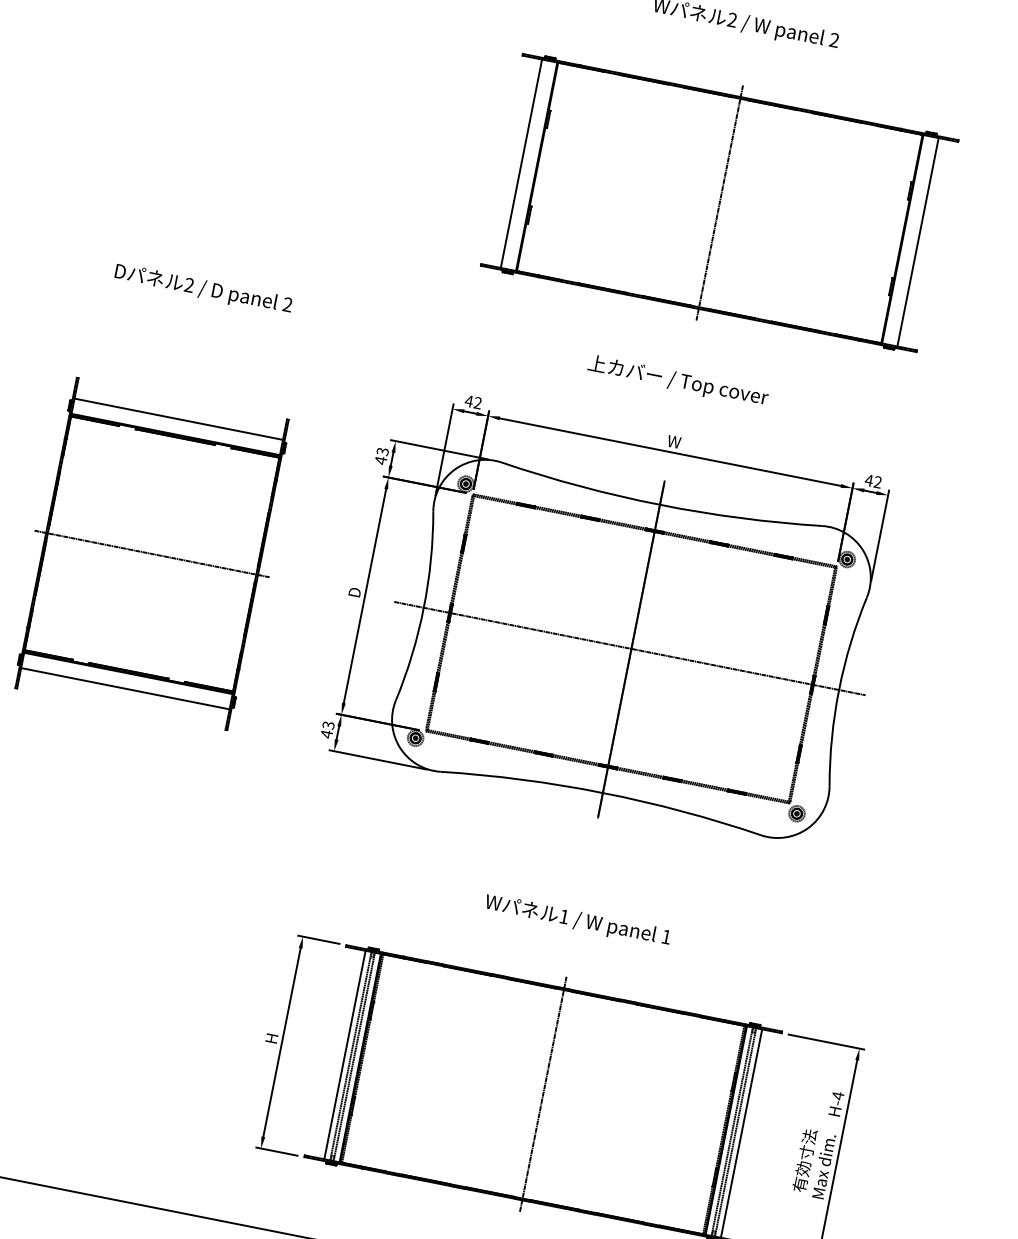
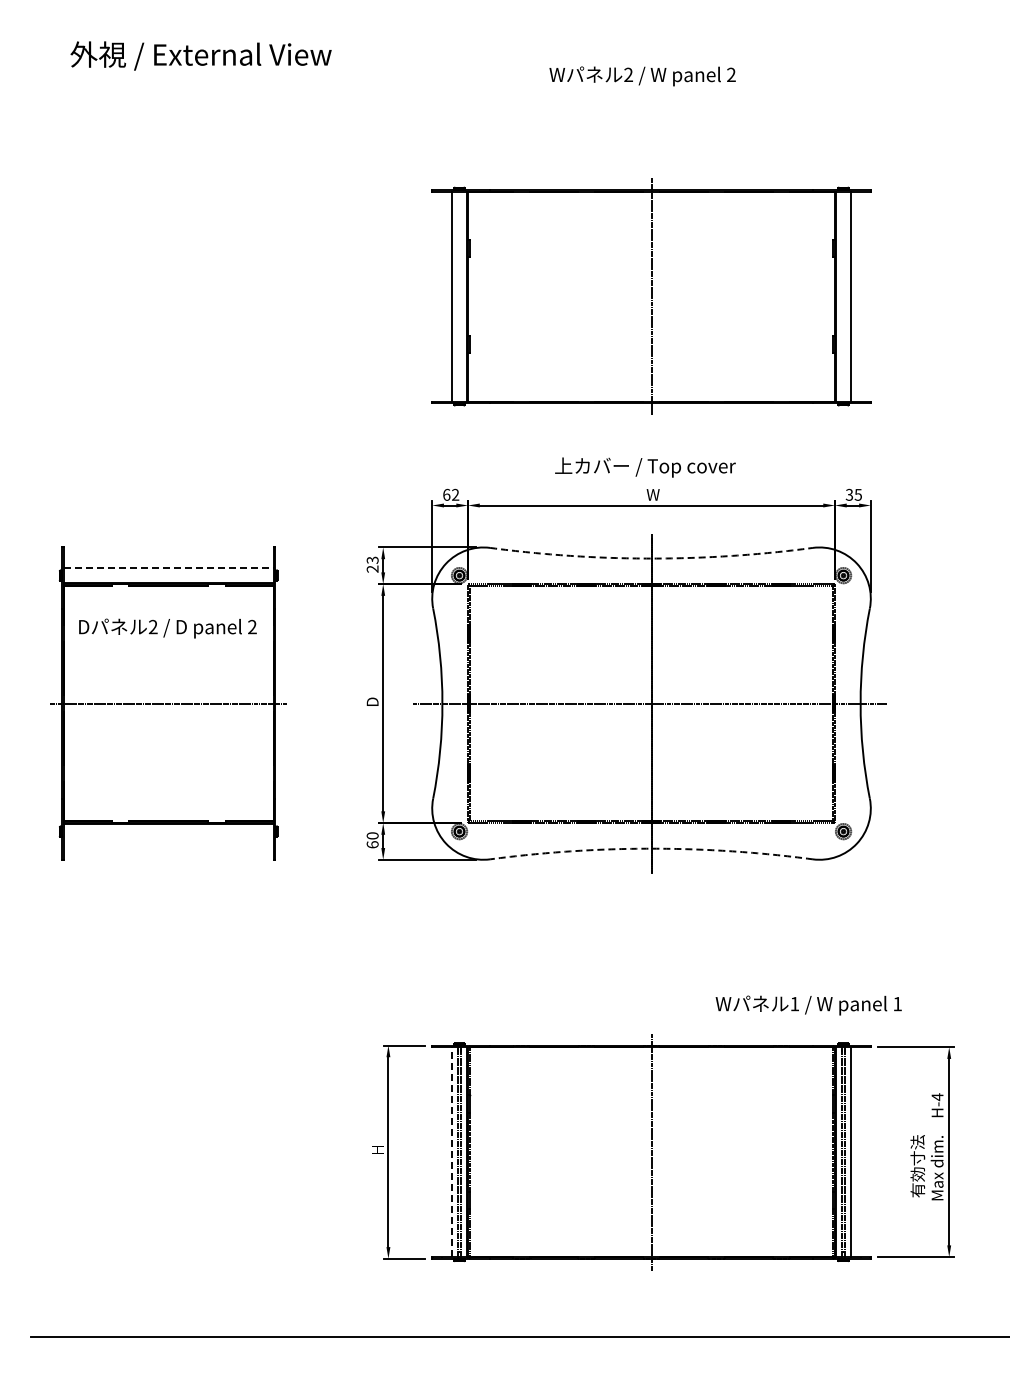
part: (719, 202) -> (651, 296), moved
text: (203, 289) -> (167, 628), moved
text: (678, 381) -> (645, 467), moved
text: (468, 400) -> (446, 494), 42 -> 62
line: (178, 418) -> (168, 567), solid -> dashed
text: (380, 460) -> (372, 569), 43 -> 23
text: (873, 480) -> (853, 494), 42 -> 35
arc: (659, 504) -> (651, 558), solid -> dashed
line: (125, 688) -> (168, 839), removed
text: (327, 729) -> (372, 840), 43 -> 60
arc: (602, 792) -> (651, 848), solid -> dashed
text: (577, 920) -> (808, 1005), moved
line: (344, 1055) -> (451, 1152), solid -> dashed

